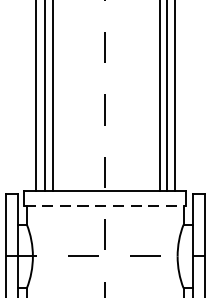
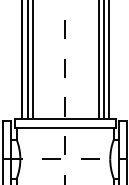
line: (105, 205) -> (65, 127), dashed -> solid

